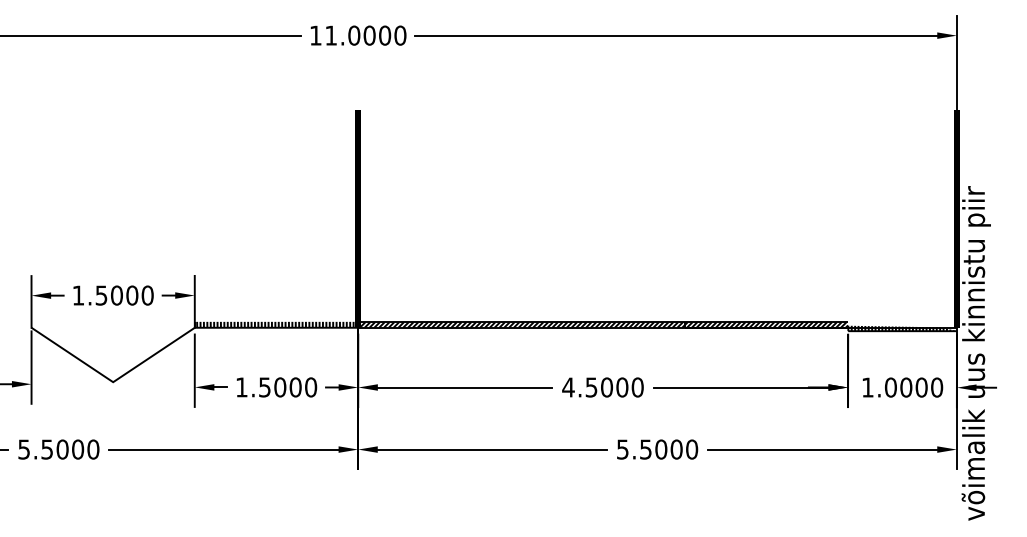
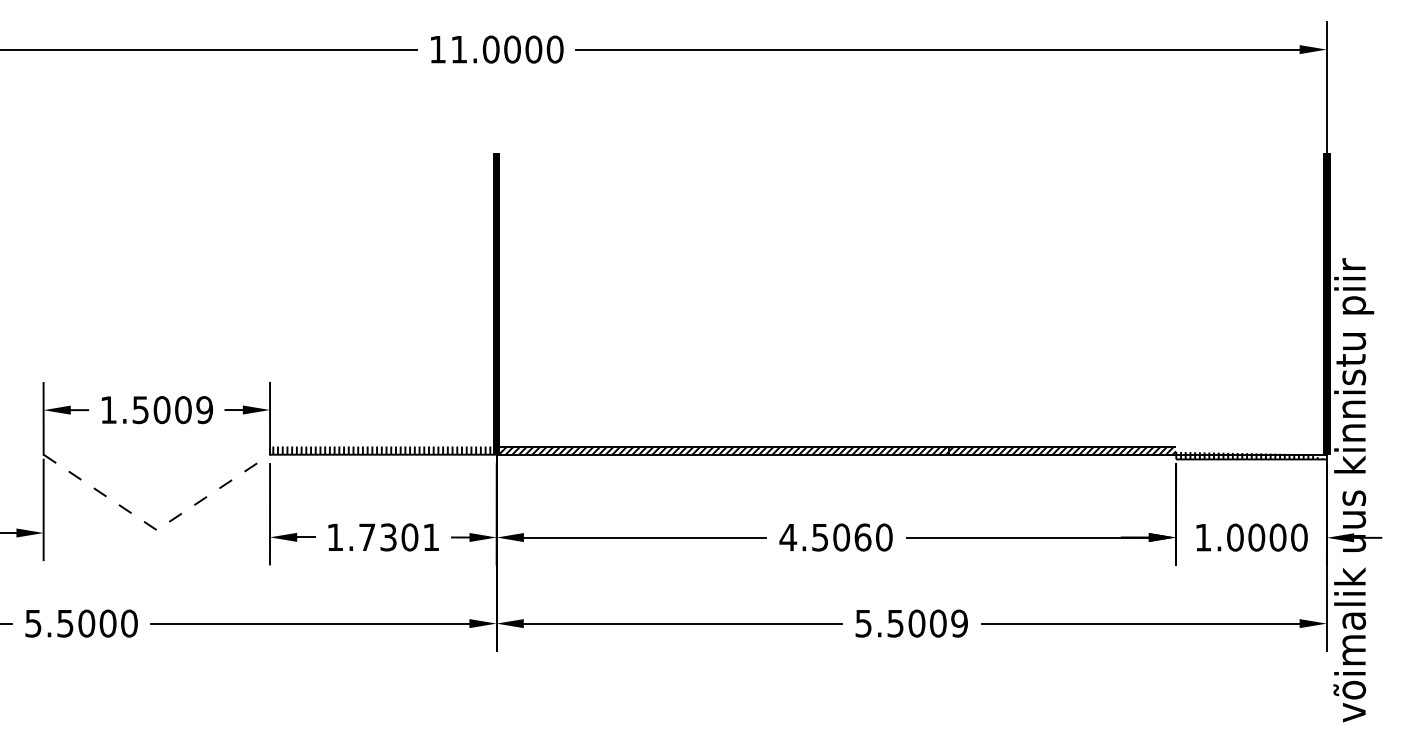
text: (147, 295) -> (204, 410), 1.5000 -> 1.5009
line: (112, 382) -> (156, 530), solid -> dashed
text: (288, 387) -> (399, 537), 1.5000 -> 1.7301
text: (622, 387) -> (862, 537), 4.5000 -> 4.5060
text: (691, 449) -> (959, 623), 5.5000 -> 5.5009

